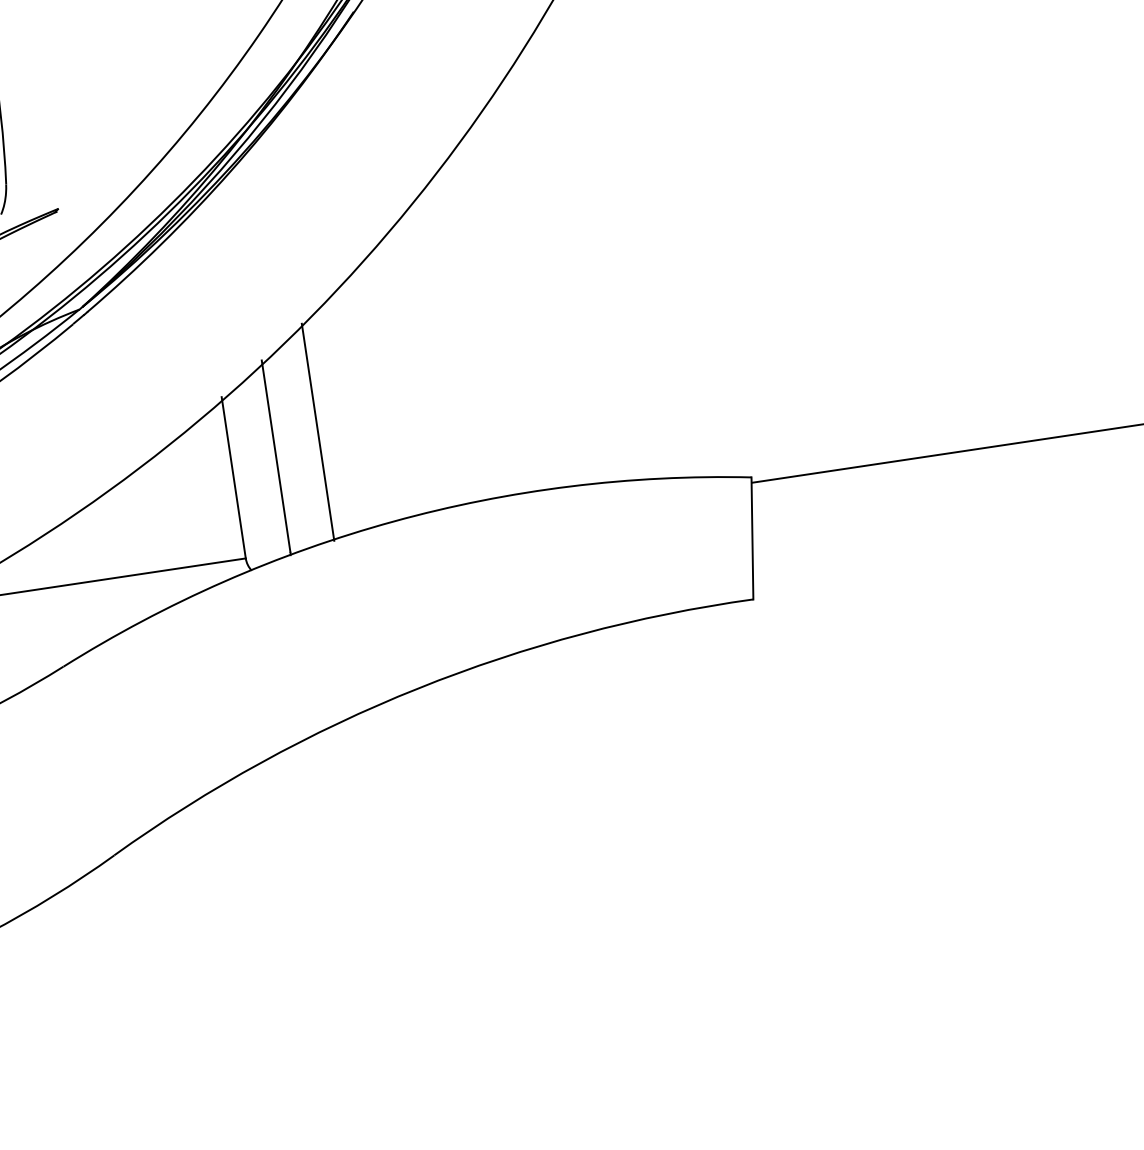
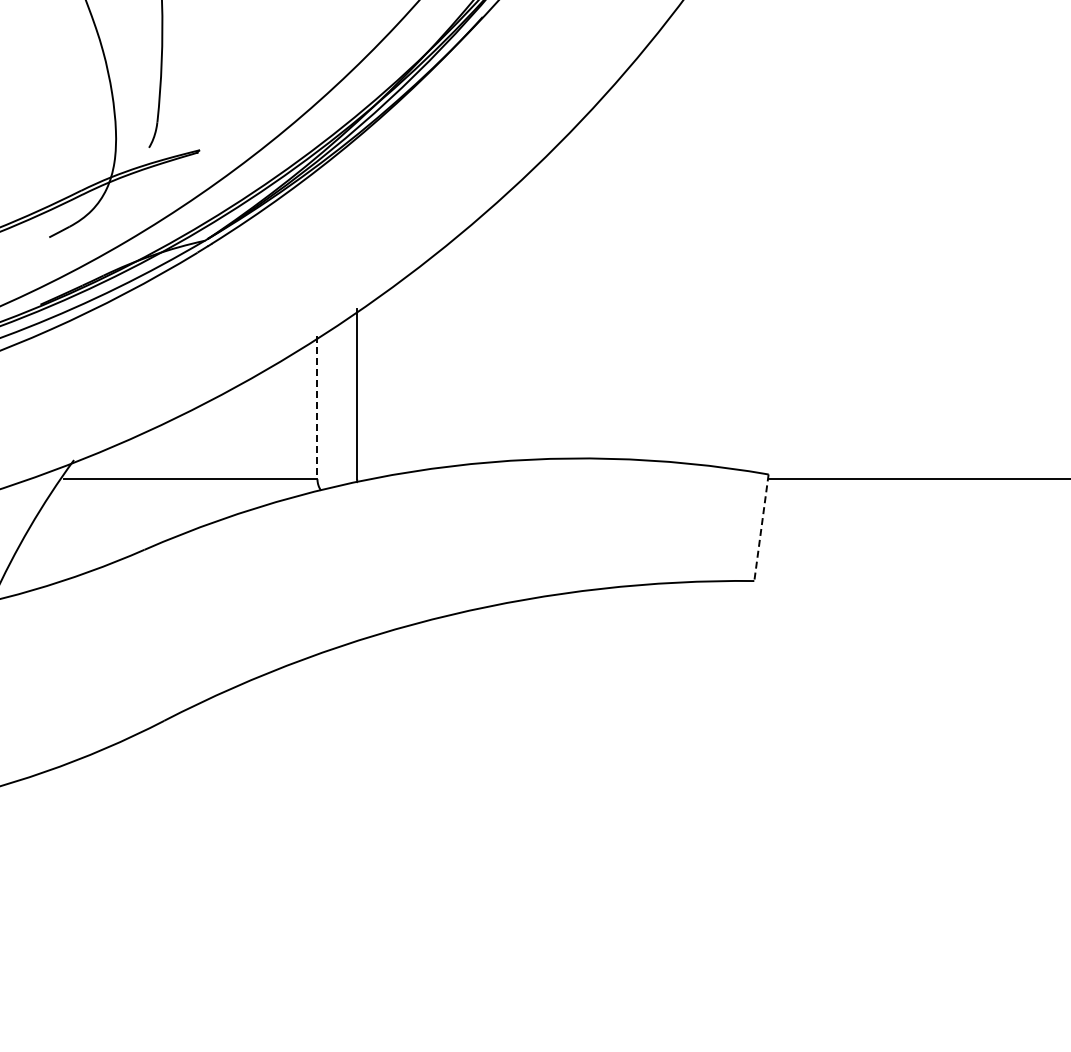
line: (317, 432) -> (396, 378), removed
line: (233, 477) -> (317, 407), solid -> dashed
line: (752, 538) -> (761, 527), solid -> dashed

